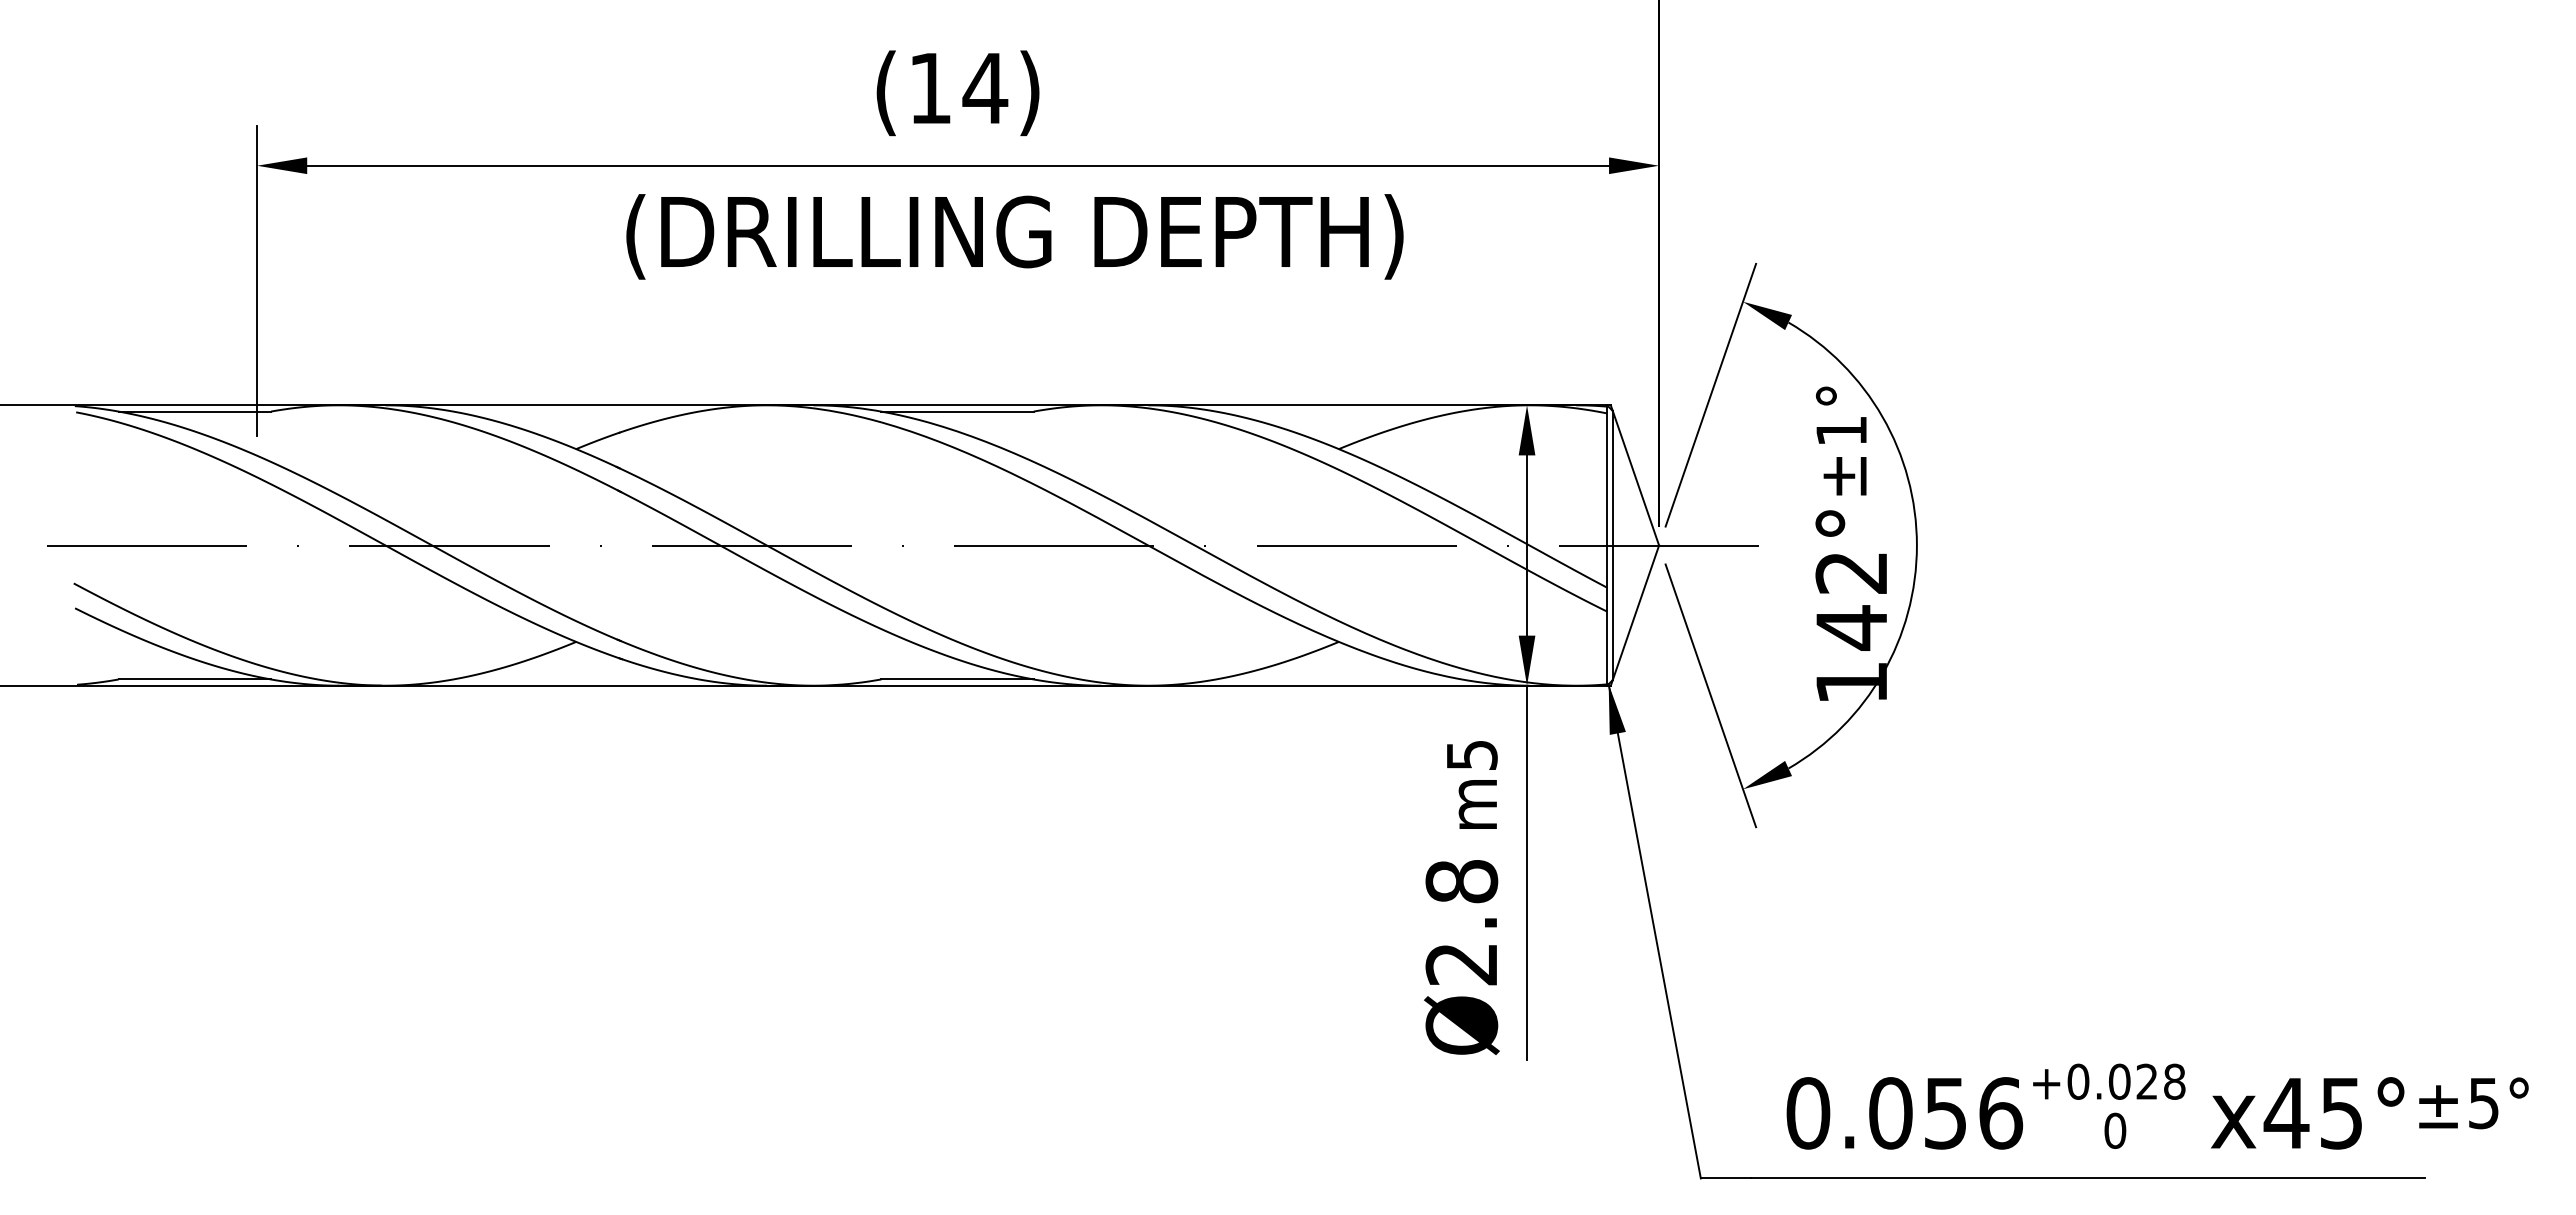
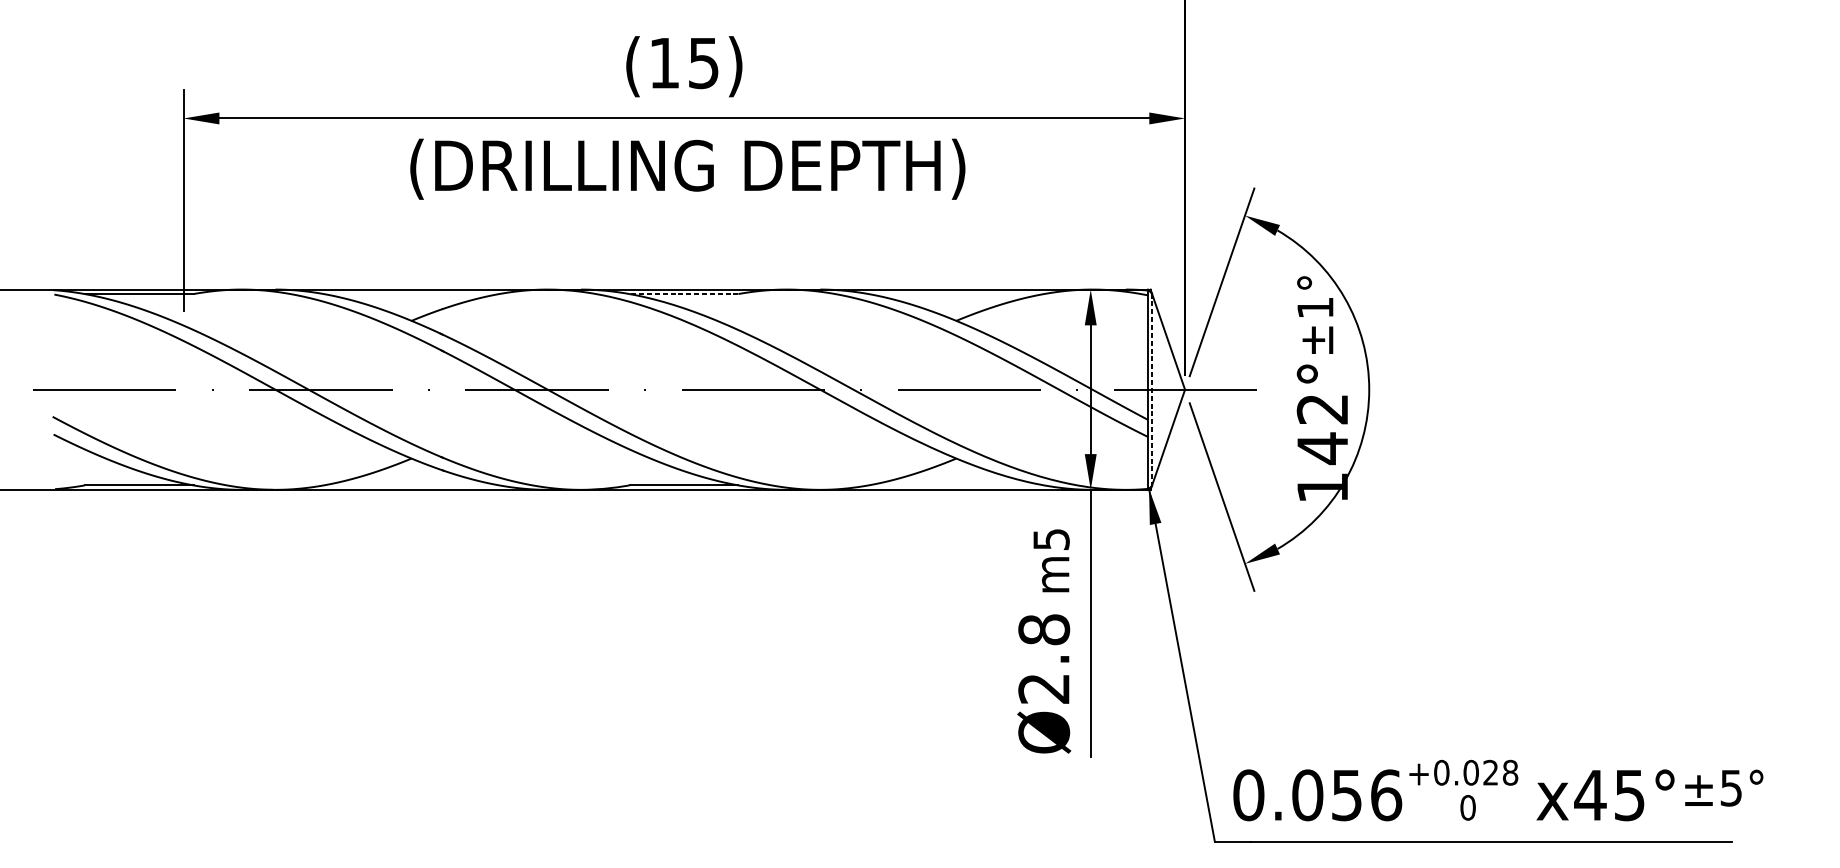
text: (985, 88) -> (703, 63), (14) -> (15)
text: (1014, 236) -> (687, 168), moved
line: (957, 411) -> (683, 293), solid -> dashed
line: (1612, 545) -> (1151, 389), solid -> dashed
text: (2157, 1106) -> (1498, 790), moved

